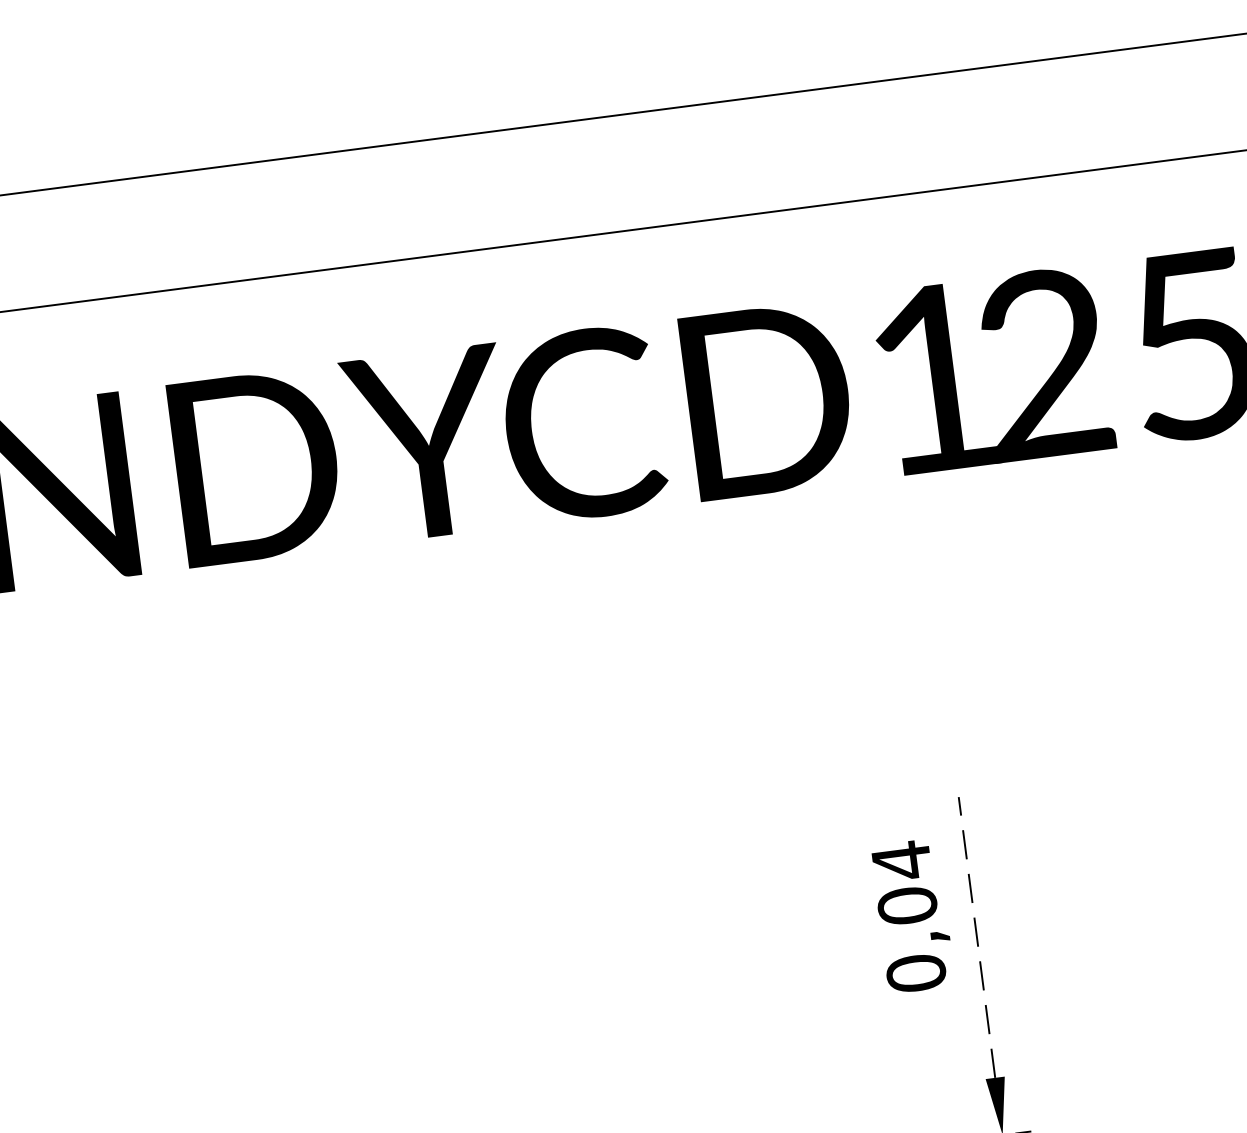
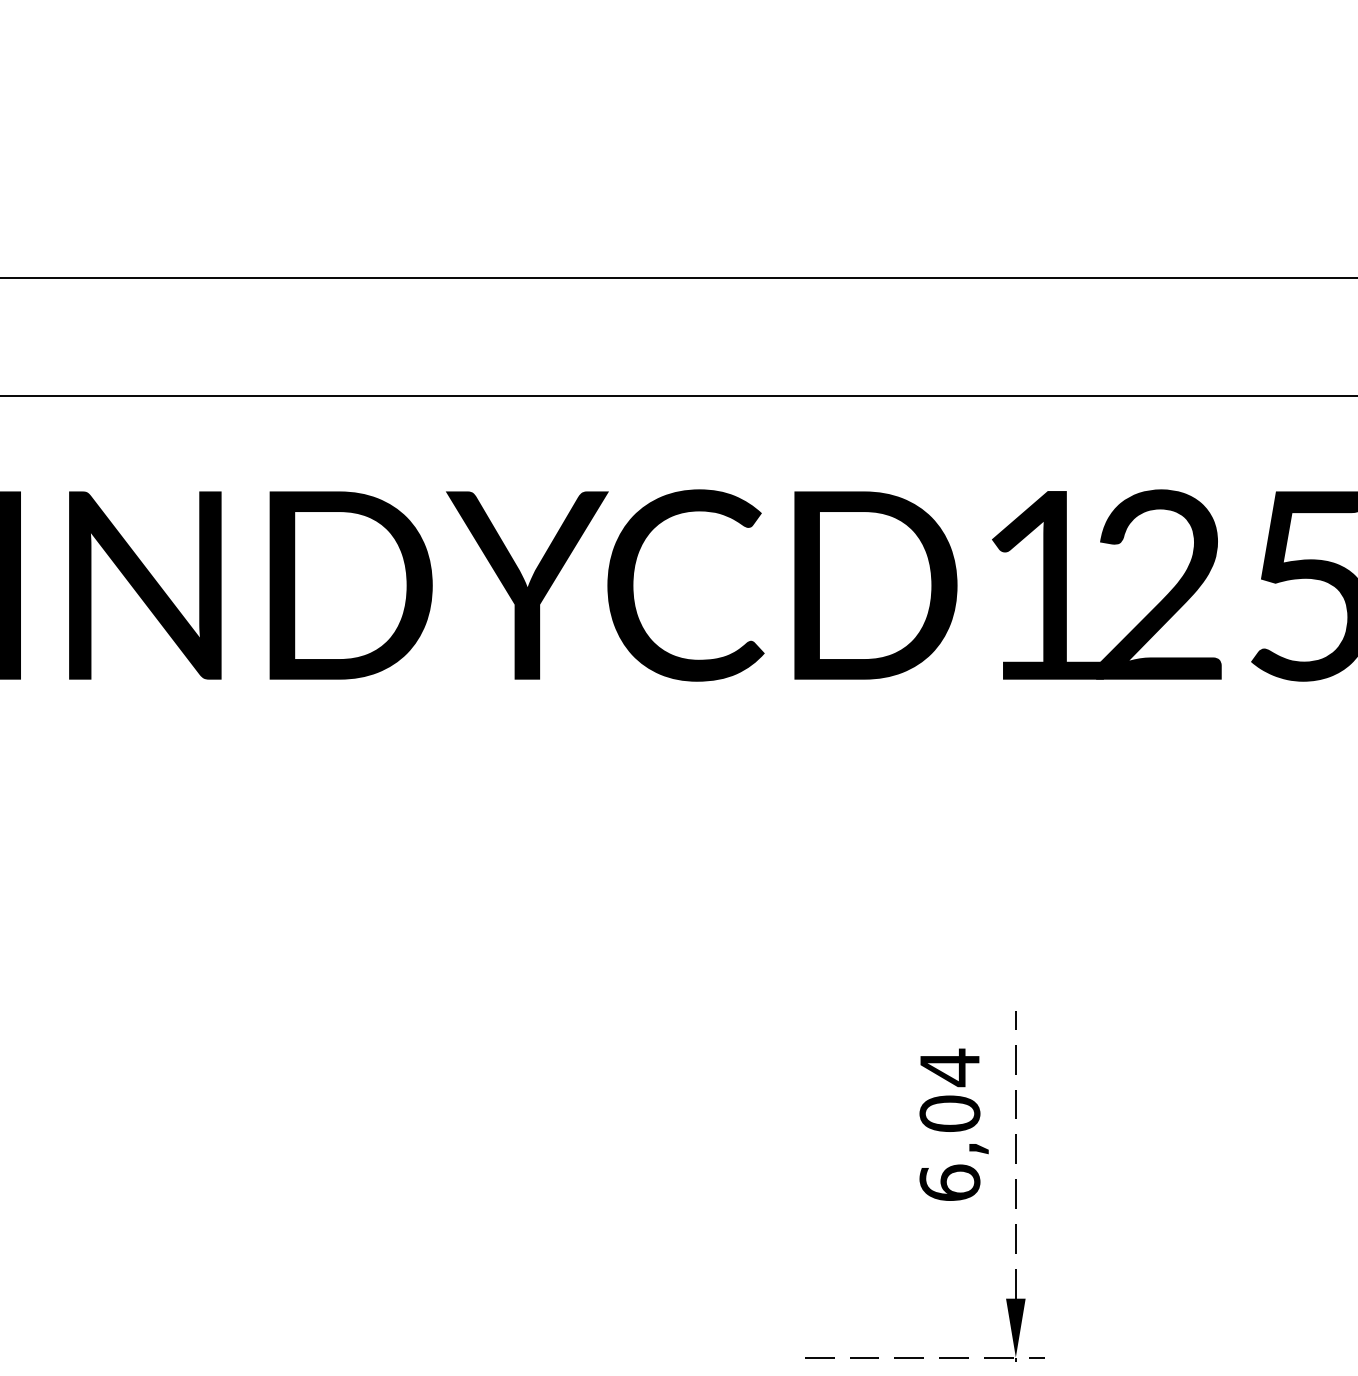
text: (915, 972) -> (949, 1182), 0,04 -> 6,04

